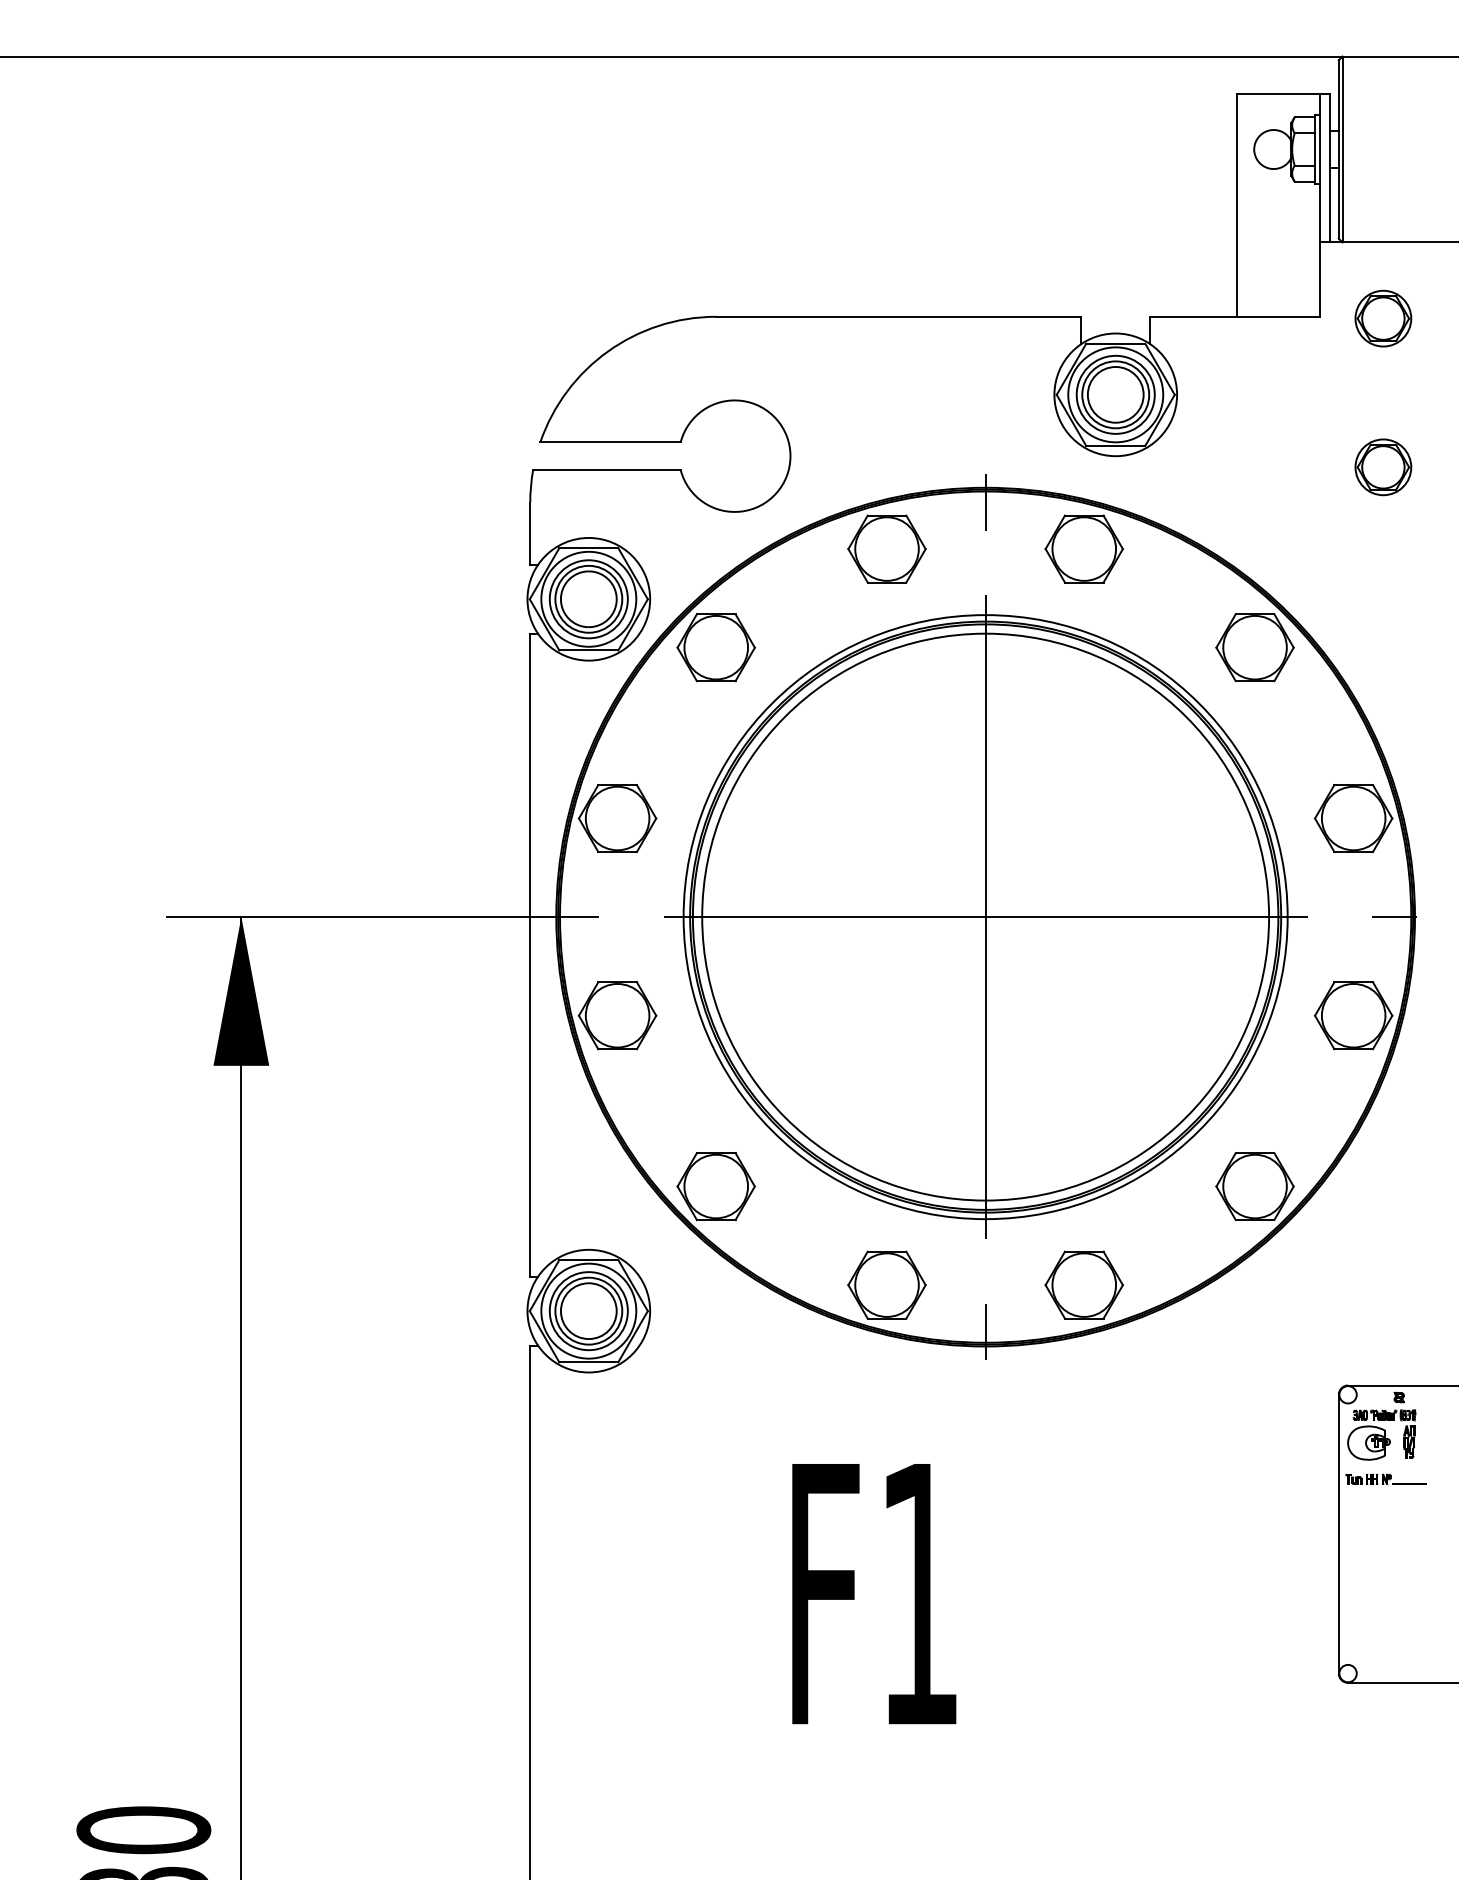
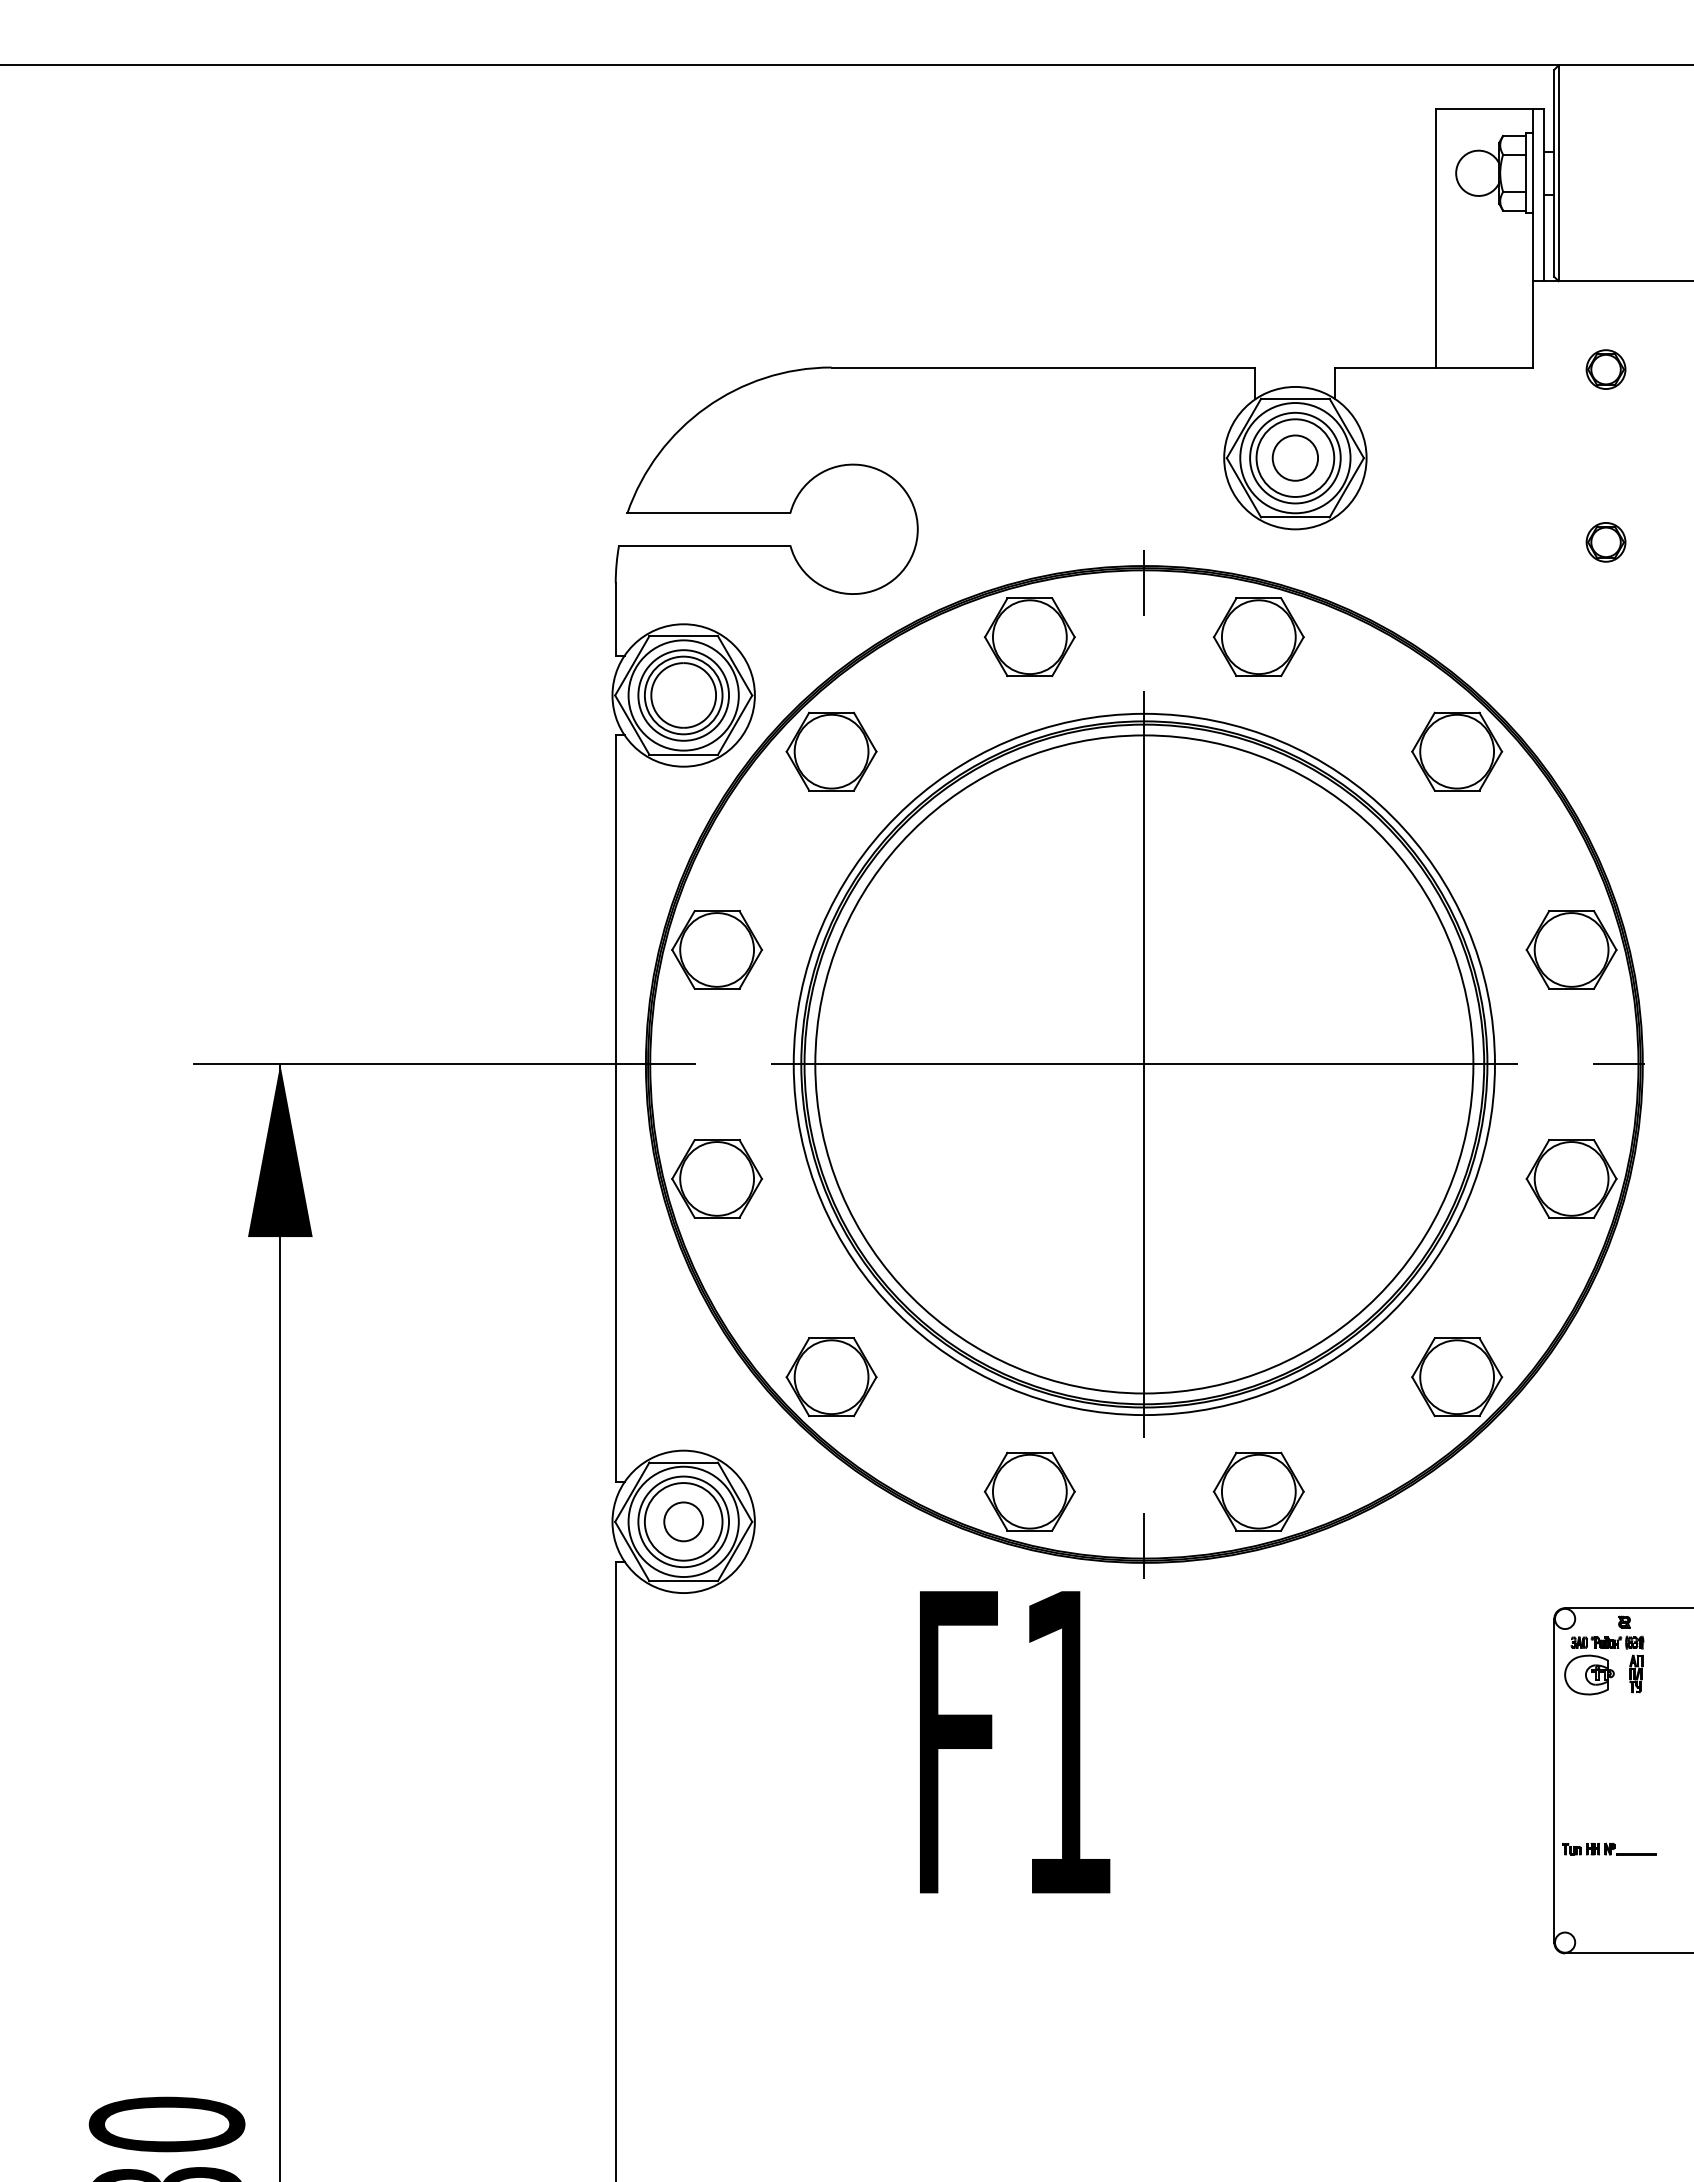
part: (1382, 318) -> (1605, 369), size x0.6
circle: (1115, 394) -> (1295, 457), size x0.7
part: (1382, 467) -> (1605, 542), size x0.6
circle: (588, 1310) -> (683, 1521), size x0.6
part: (1386, 1478) -> (1609, 1848), moved
text: (874, 1594) -> (1015, 1742), moved

